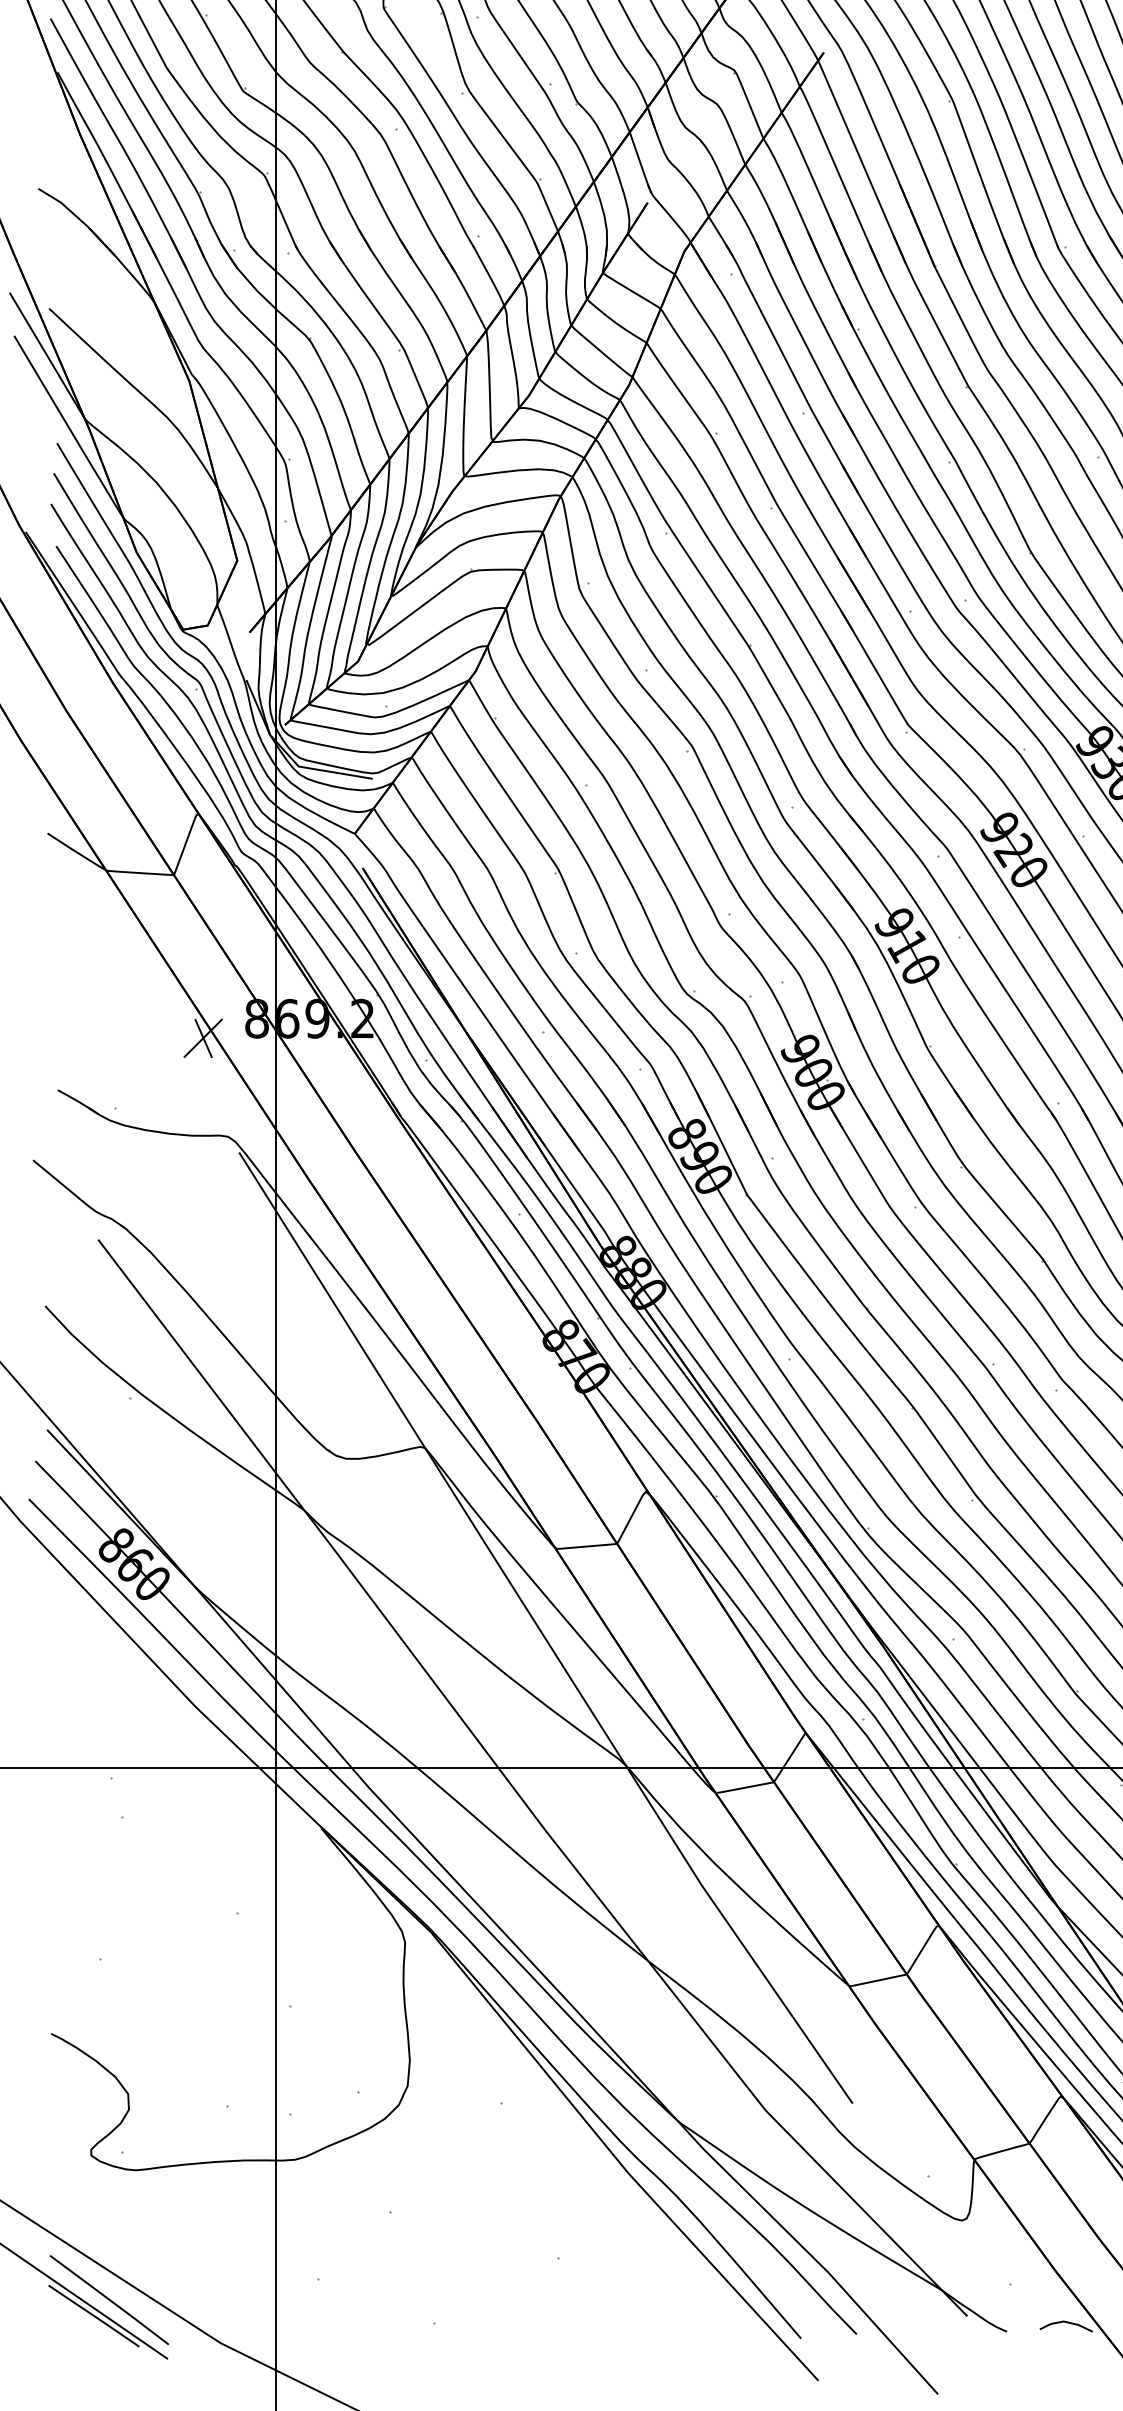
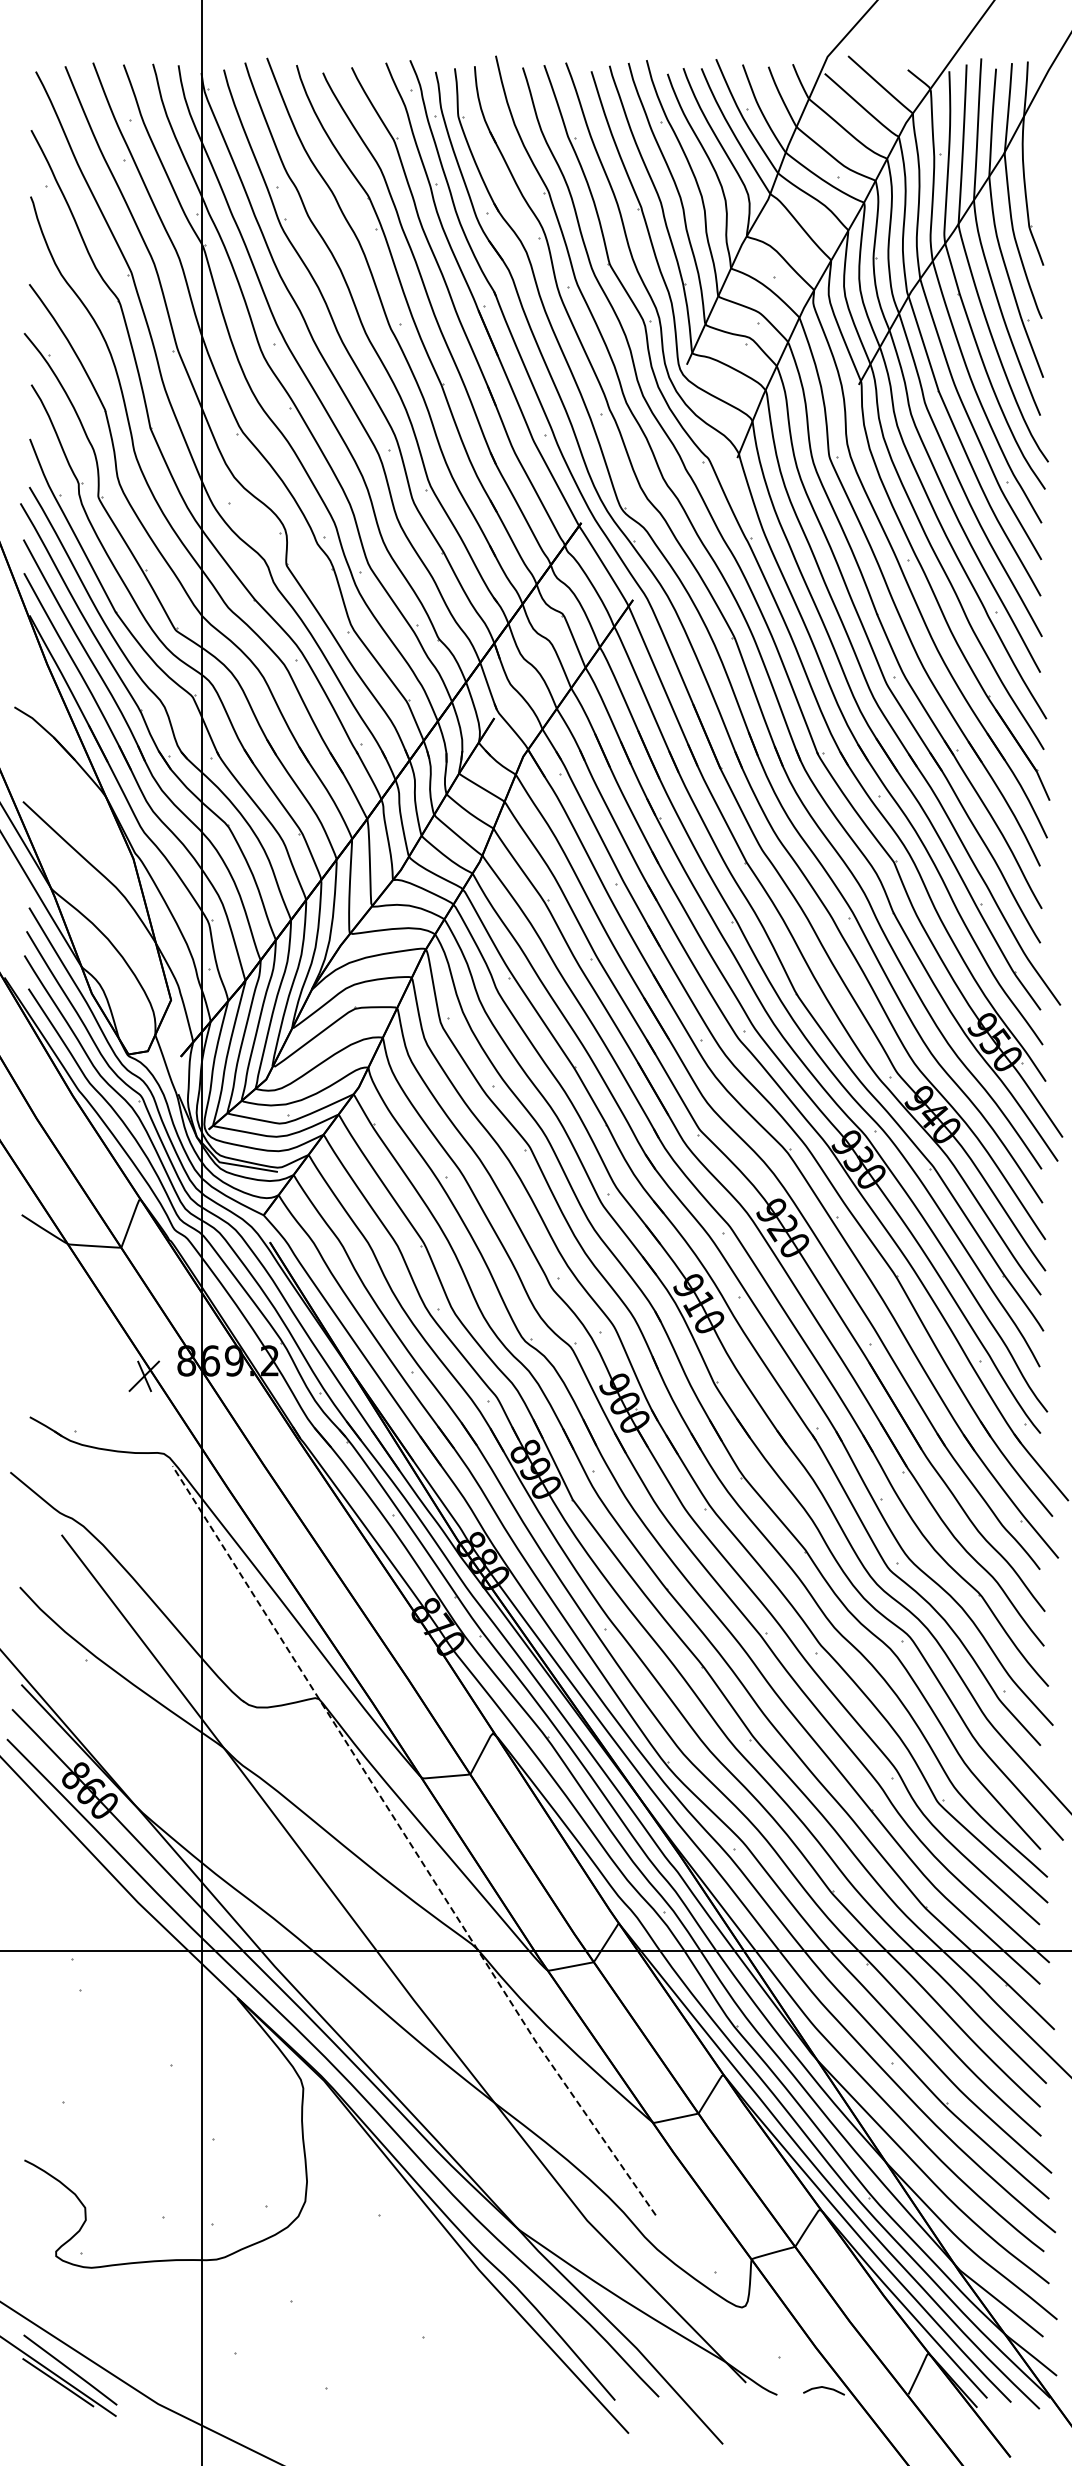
line: (541, 1631) -> (410, 1843), solid -> dashed

